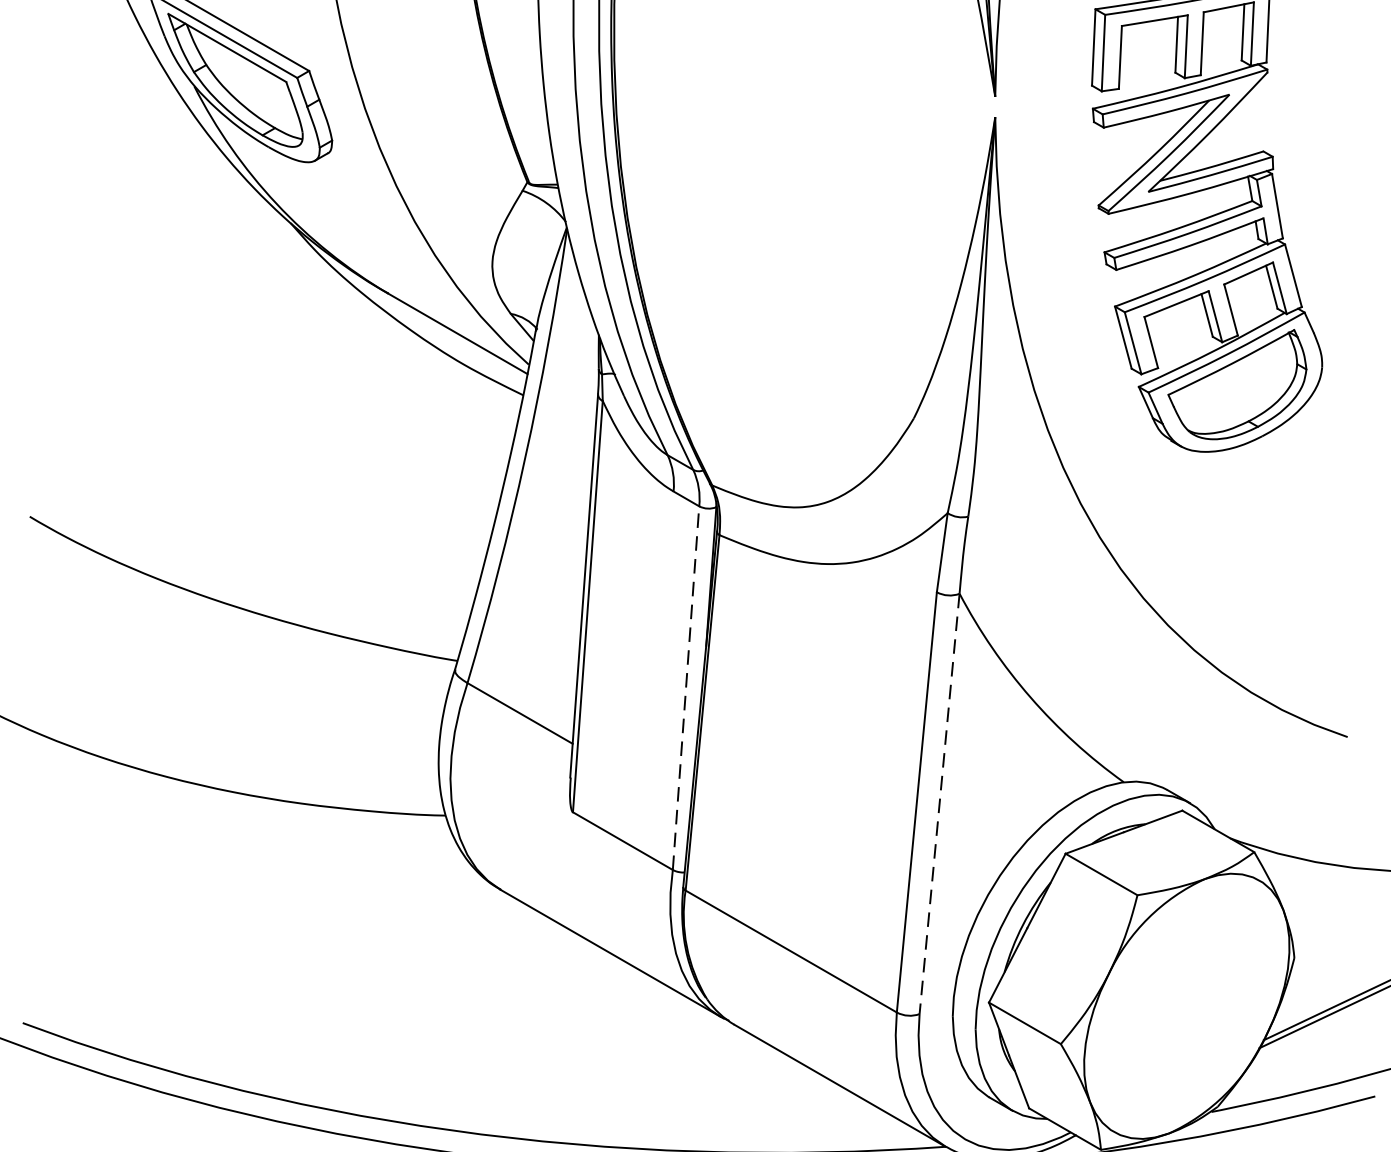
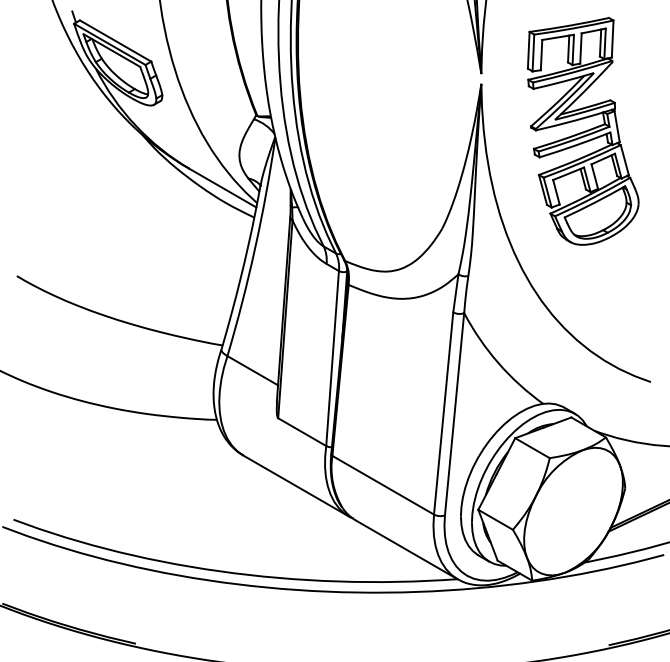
line: (685, 688) -> (332, 358), dashed -> solid
line: (939, 804) -> (454, 414), dashed -> solid

